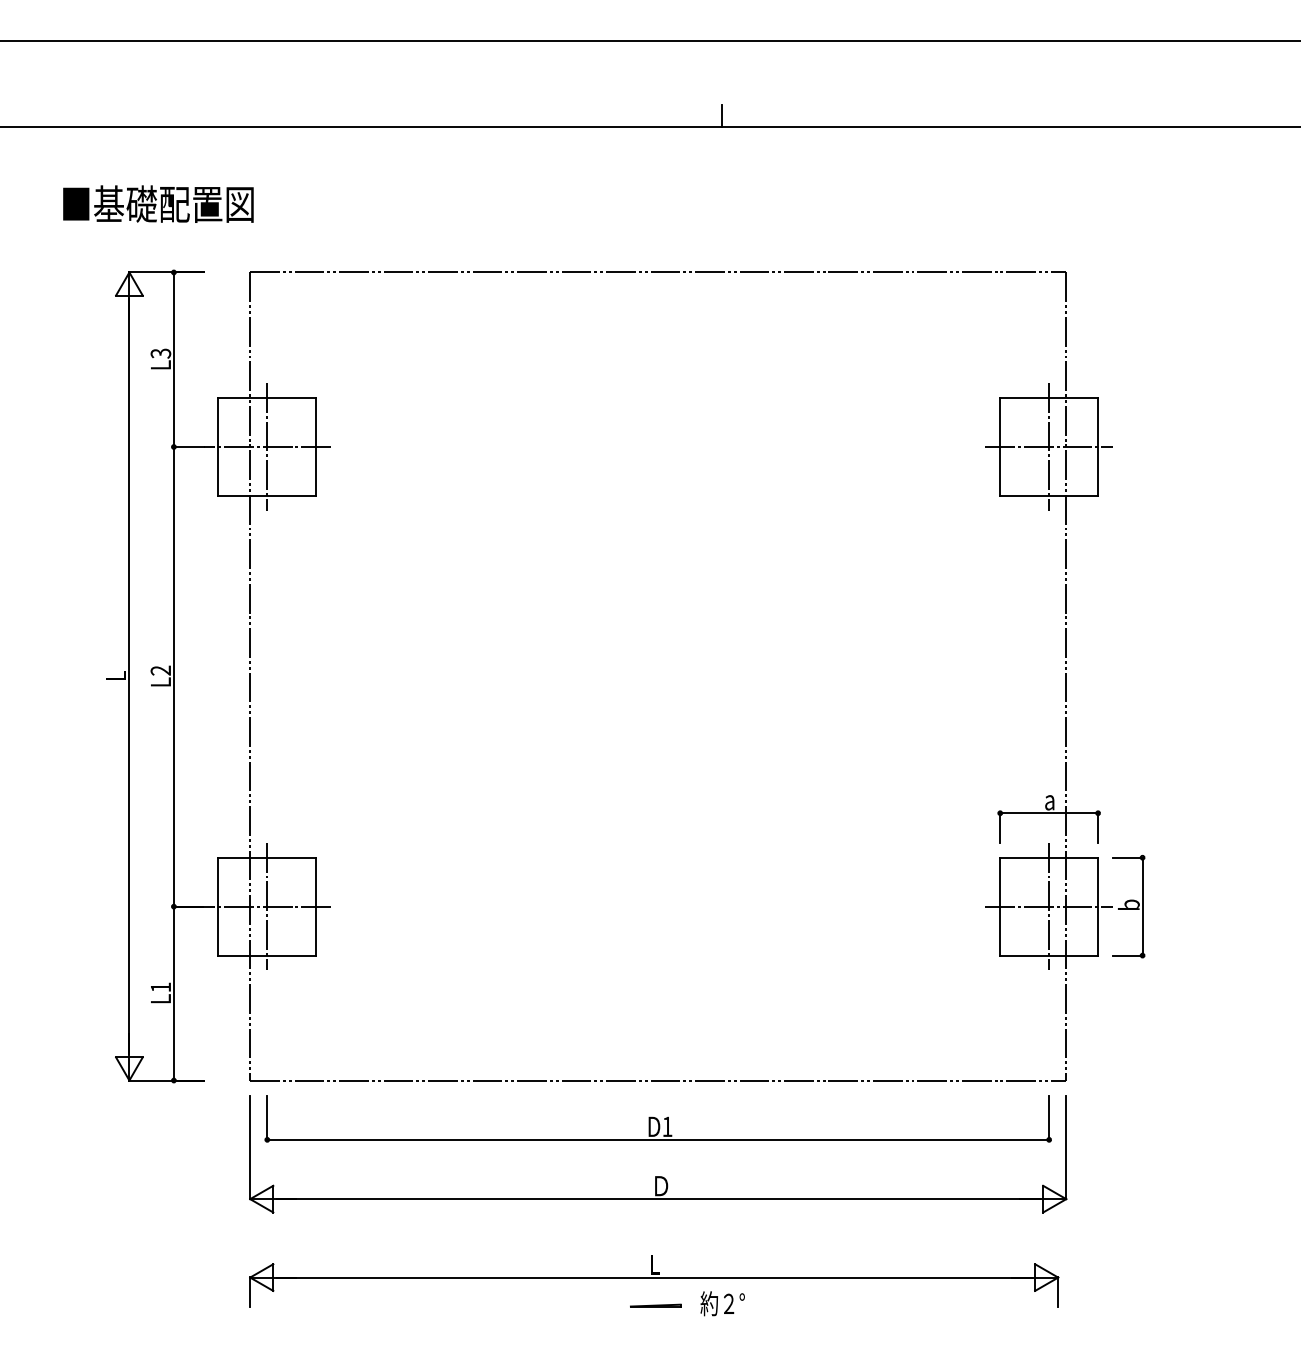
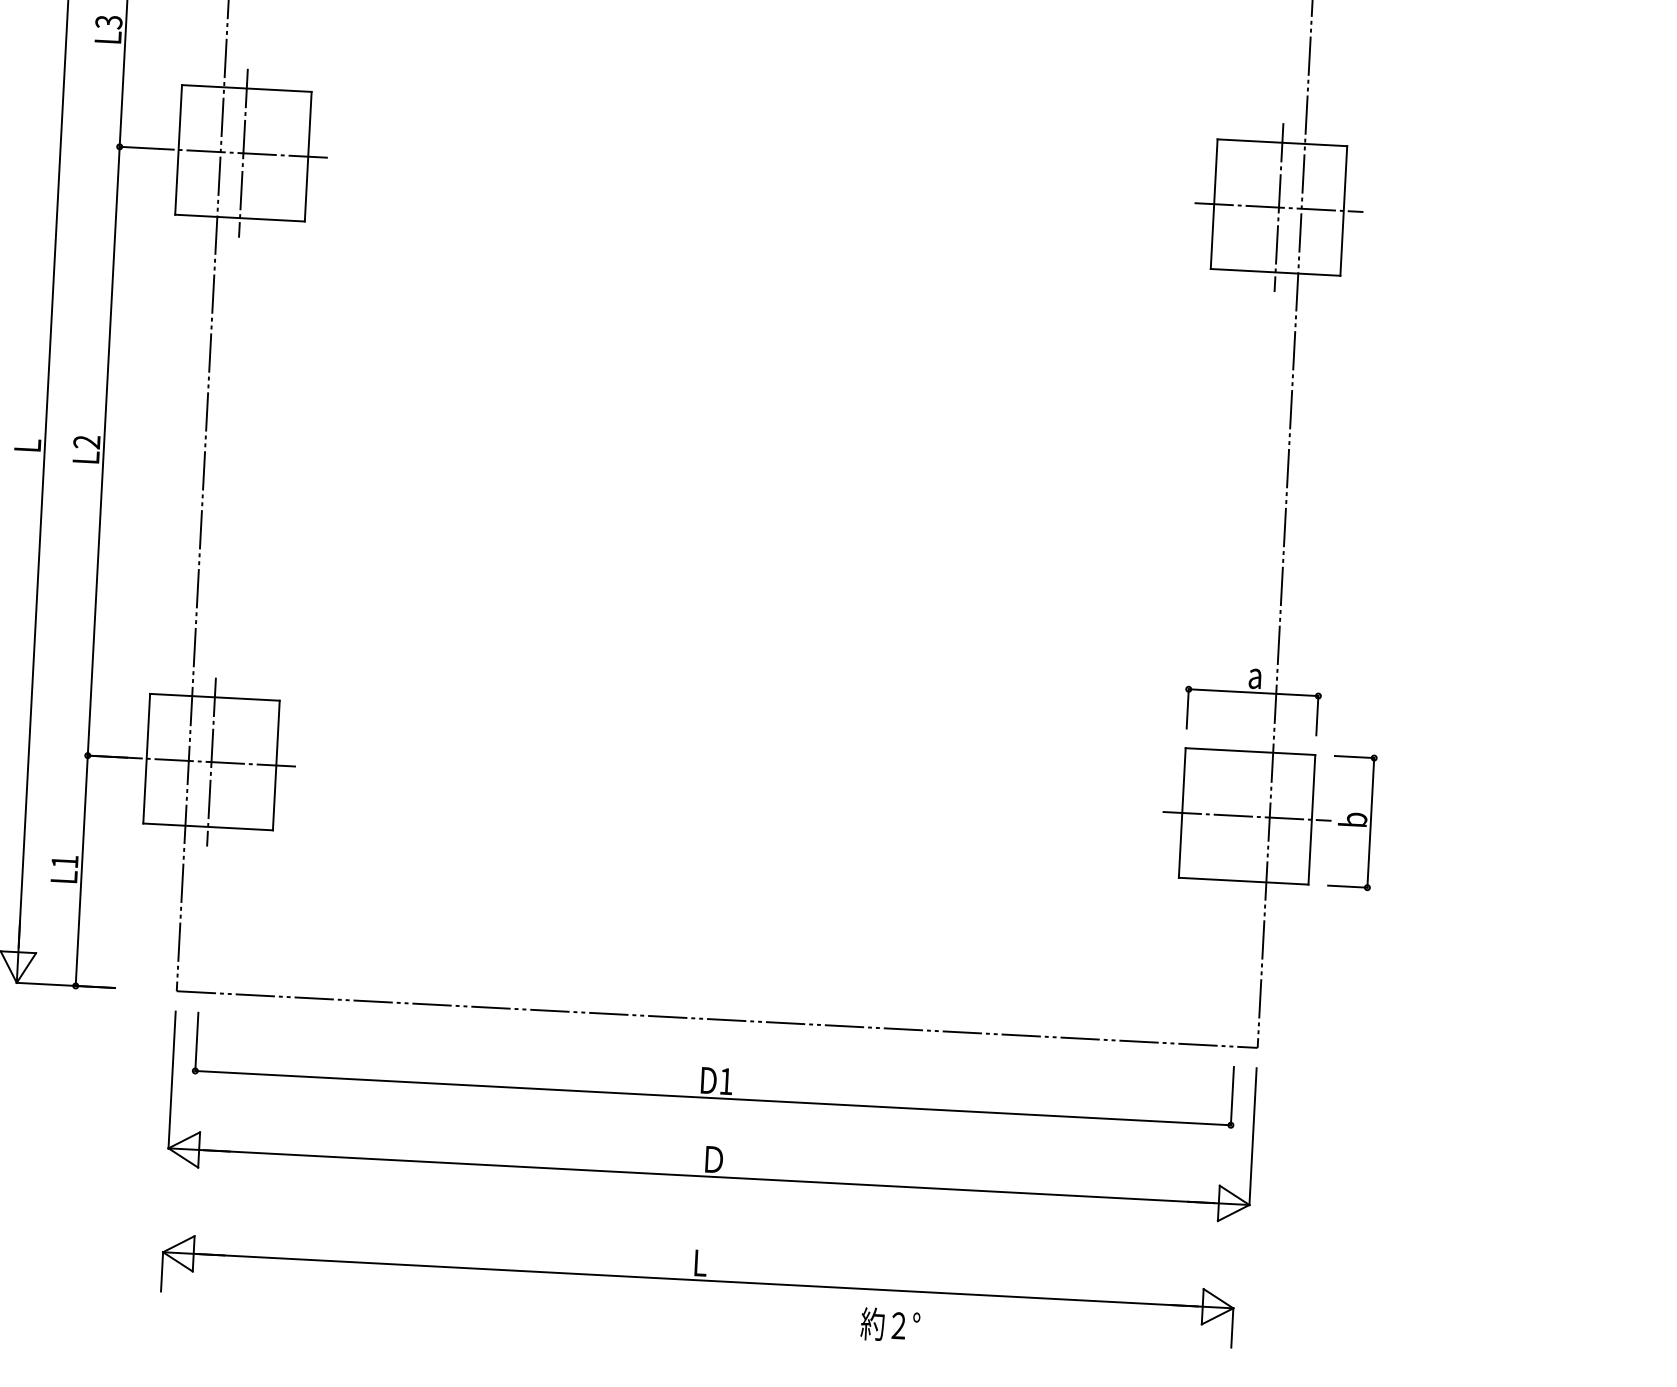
line: (1049, 906) -> (1247, 816), removed
text: (722, 1303) -> (890, 1324), moved
line: (655, 1305) -> (697, 1317), removed

